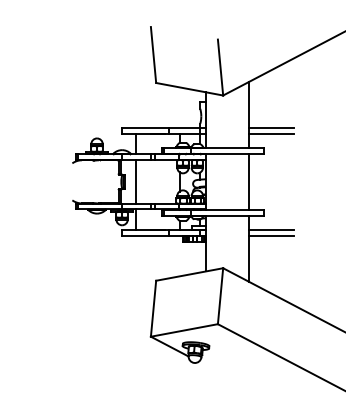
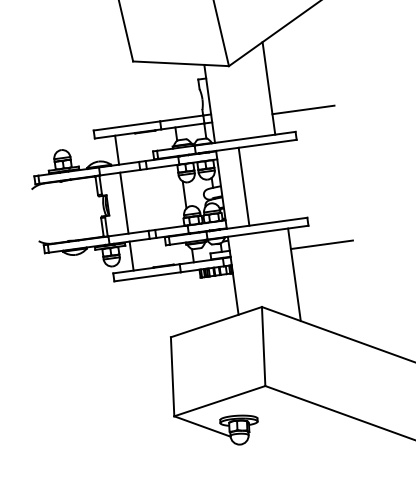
line: (271, 127) -> (302, 101), removed
line: (249, 181) -> (244, 186), moved
line: (271, 235) -> (323, 252), removed

